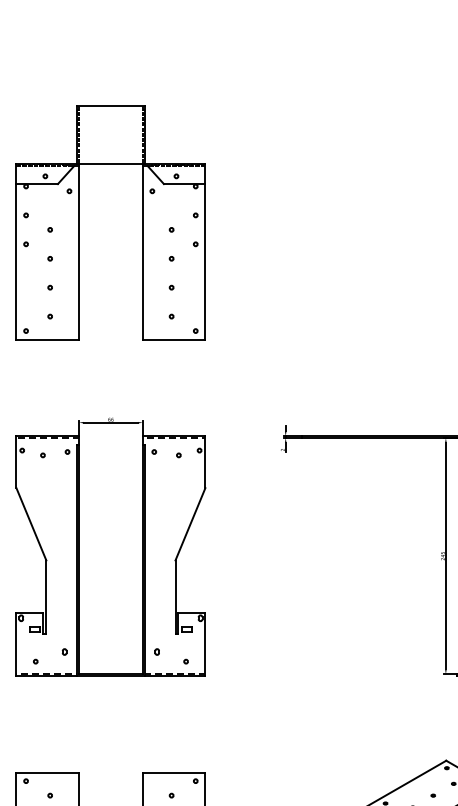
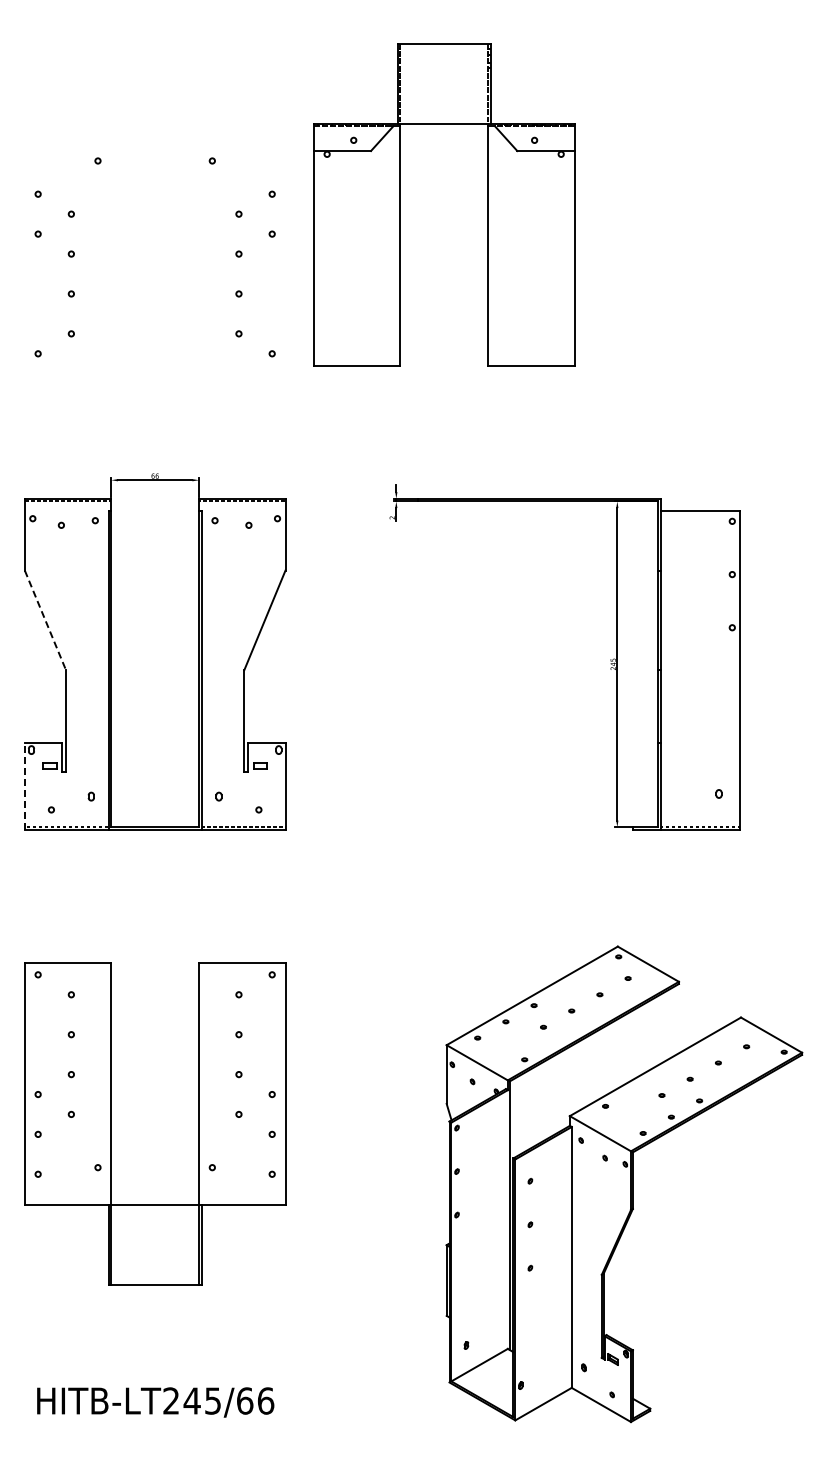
part: (142, 222) -> (487, 204), moved
line: (31, 524) -> (45, 620), solid -> dashed
line: (16, 644) -> (24, 786), solid -> dashed

